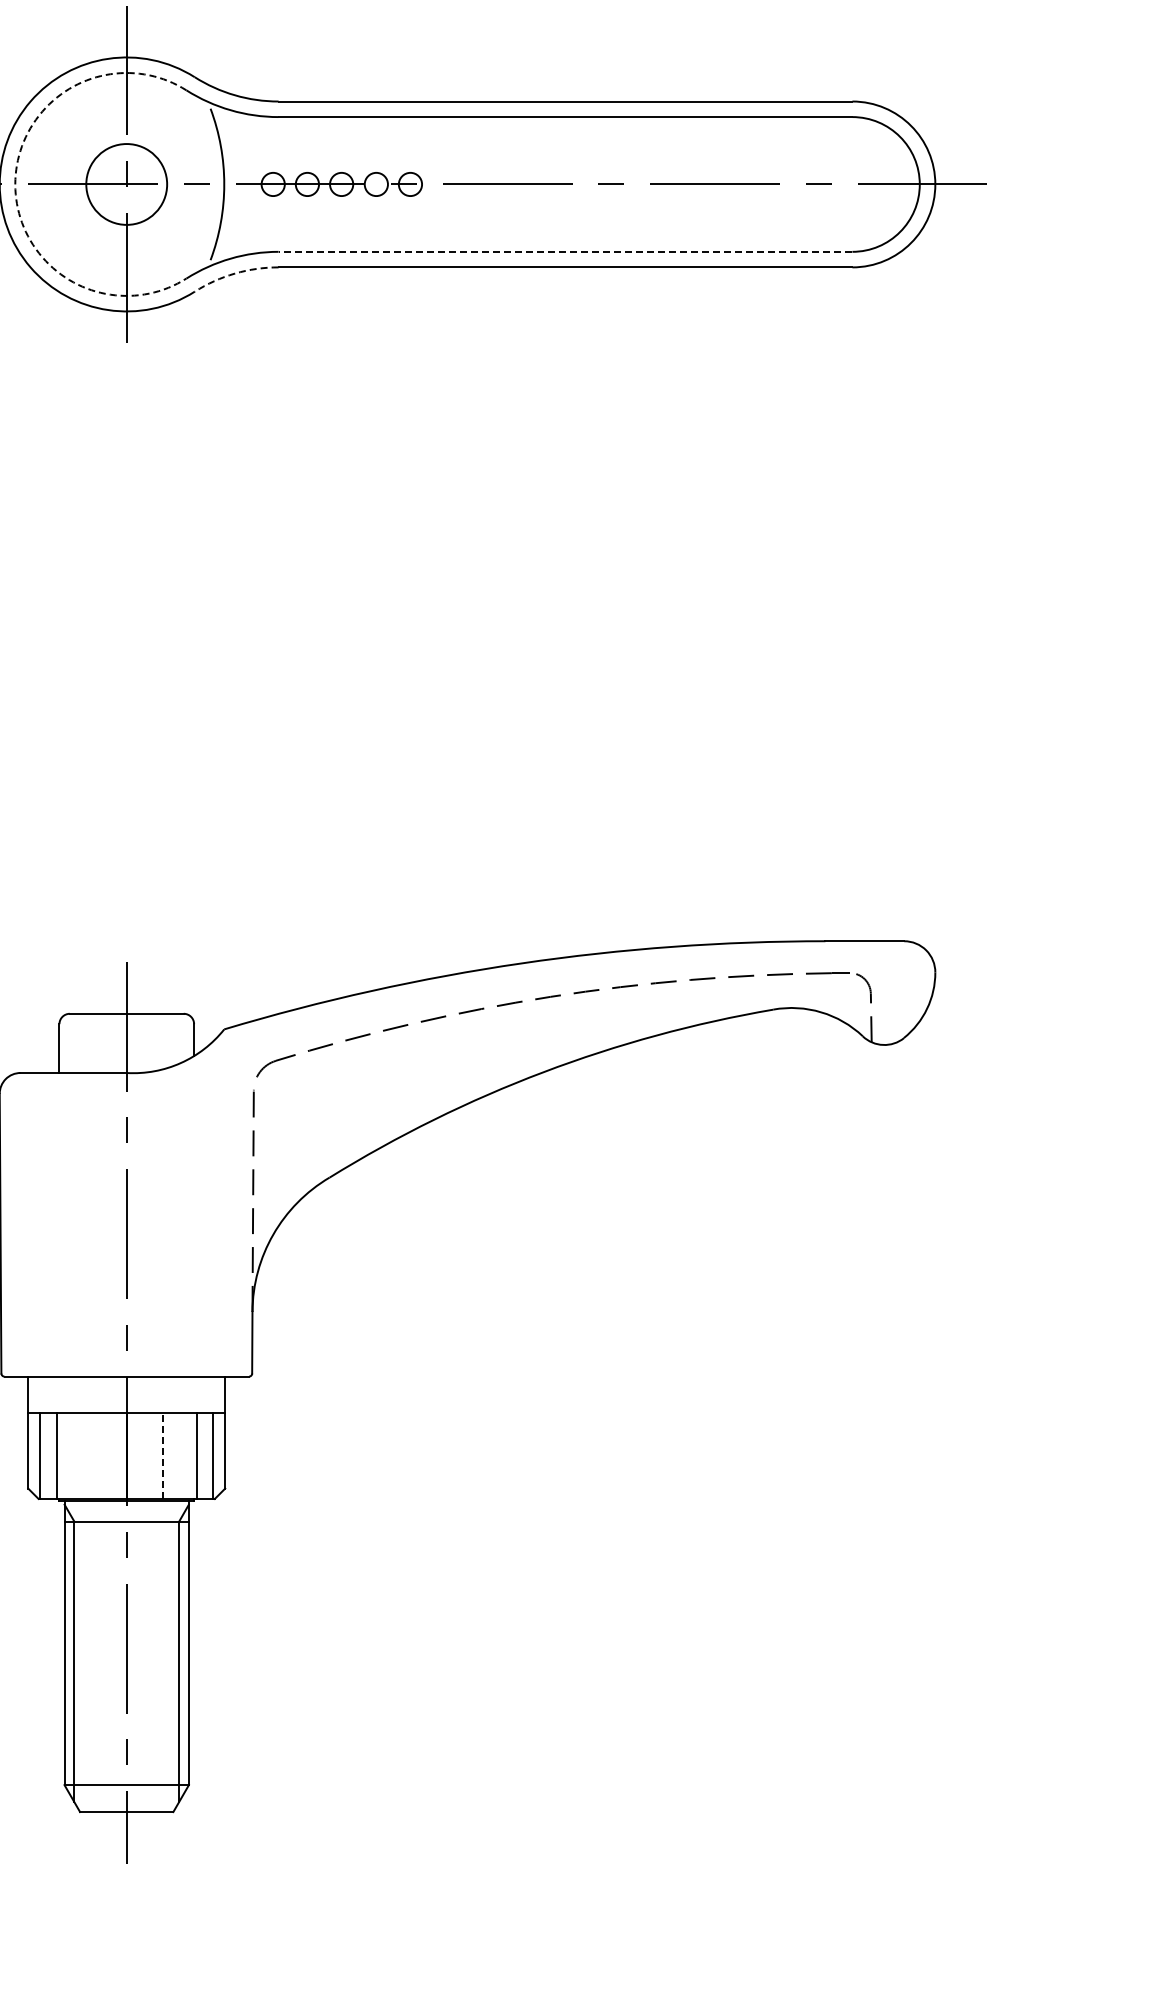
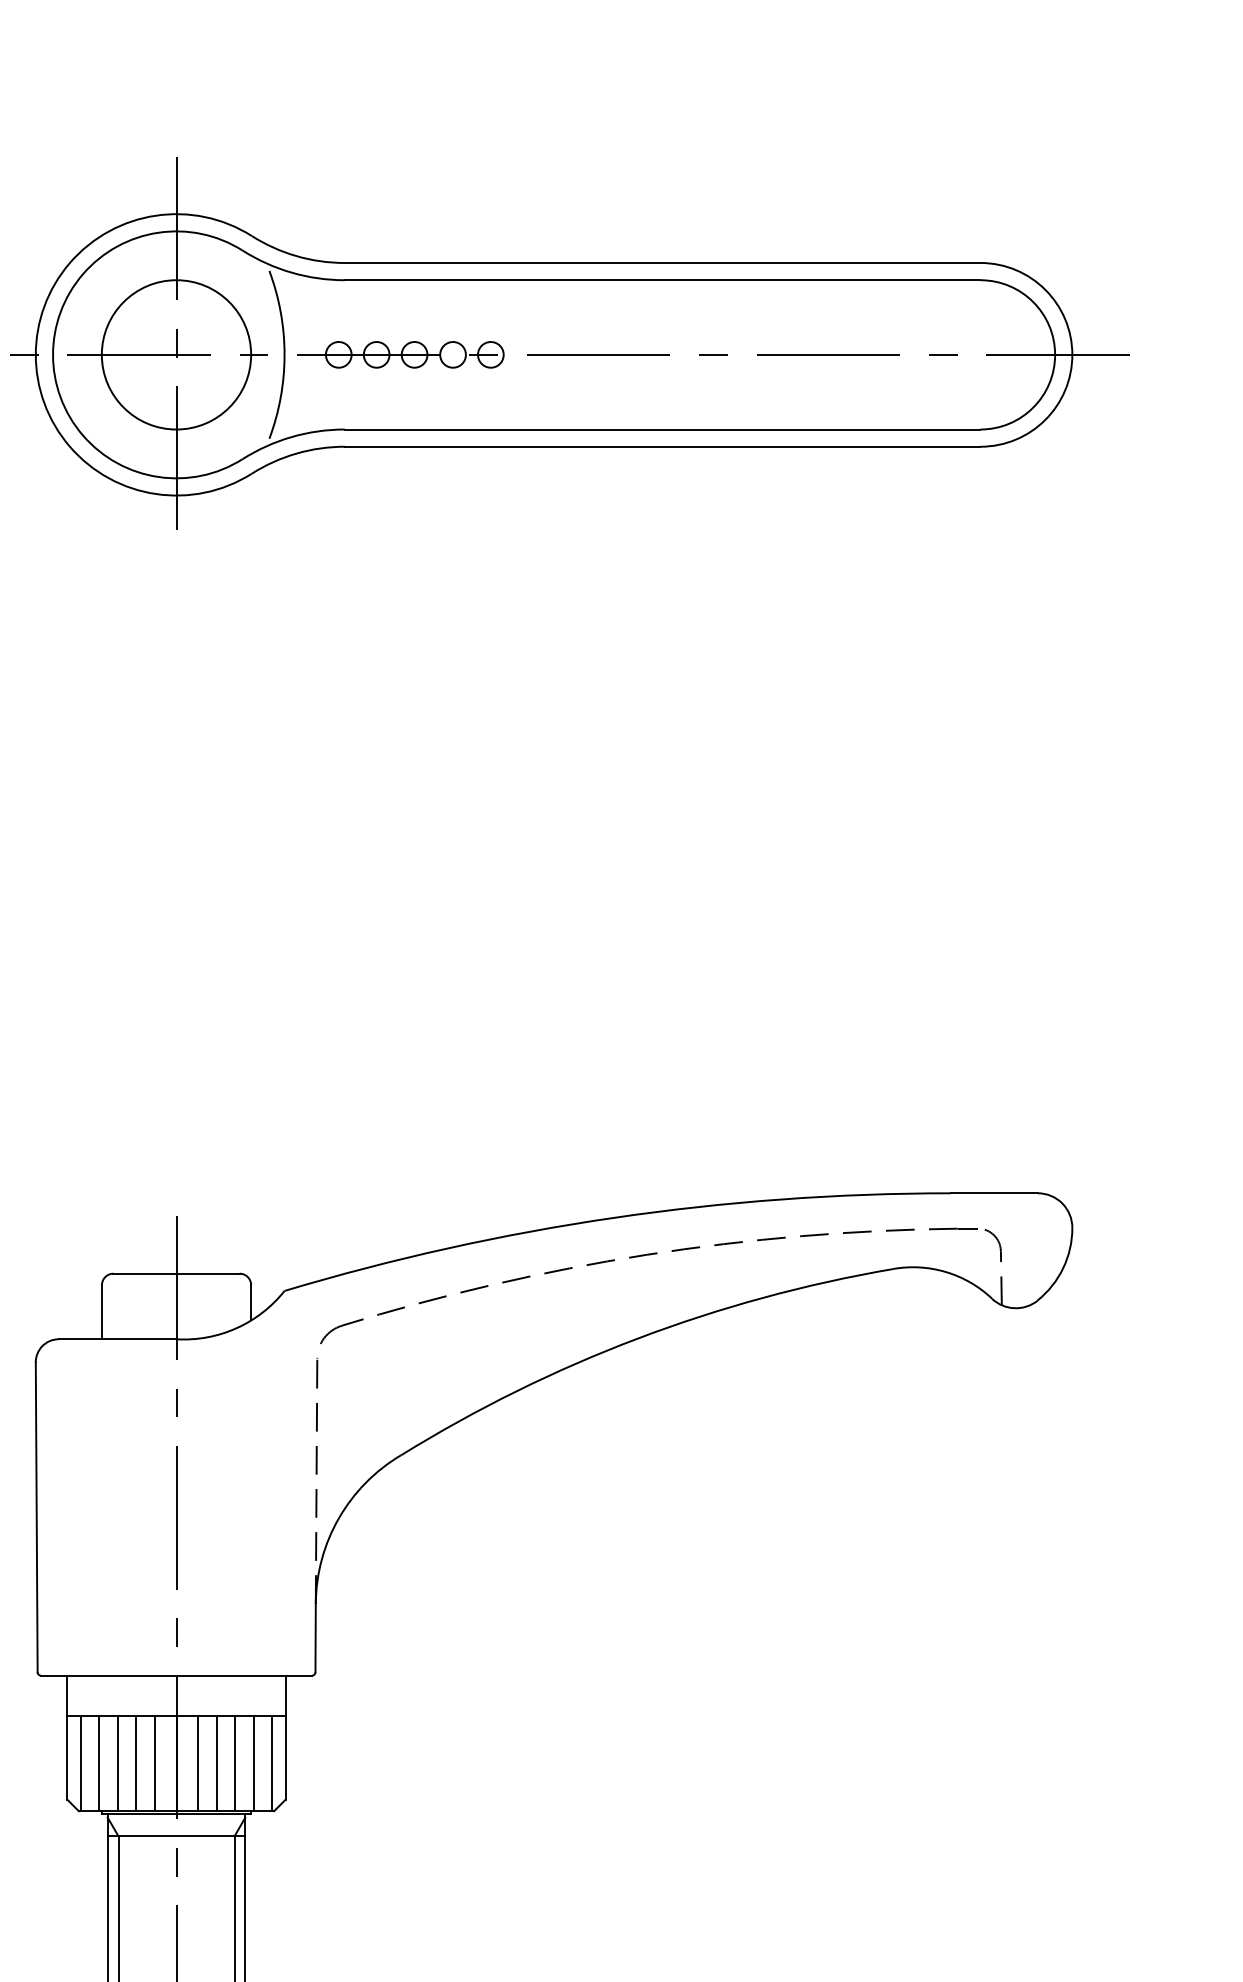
arc: (15, 184) -> (53, 354), dashed -> solid
circle: (126, 184) -> (176, 354), size x1.67
line: (565, 251) -> (662, 429), dashed -> solid
arc: (234, 273) -> (295, 453), dashed -> solid
line: (73, 1455) -> (117, 1763), added
line: (90, 1455) -> (136, 1763), added
line: (107, 1455) -> (155, 1763), added
line: (146, 1455) -> (198, 1763), added
line: (179, 1455) -> (234, 1763), added
line: (163, 1456) -> (217, 1764), dashed -> solid

